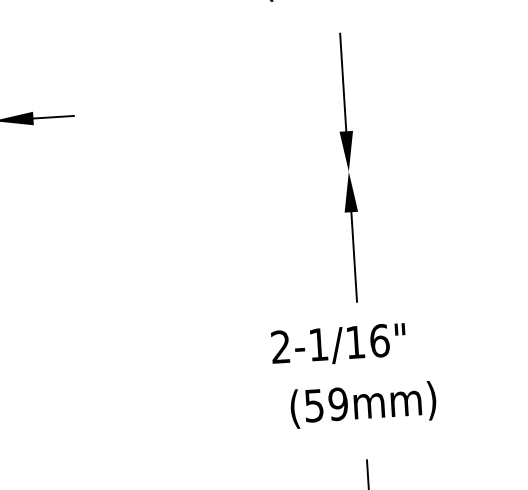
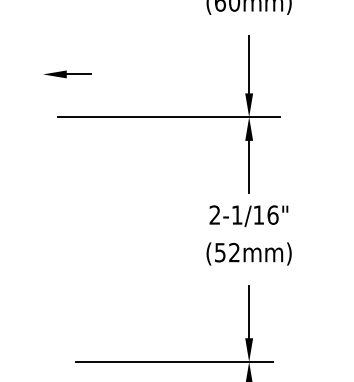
line: (211, 180) -> (168, 117), added
text: (337, 344) -> (248, 215), moved
text: (338, 403) -> (234, 252), (59mm) -> (52mm)

